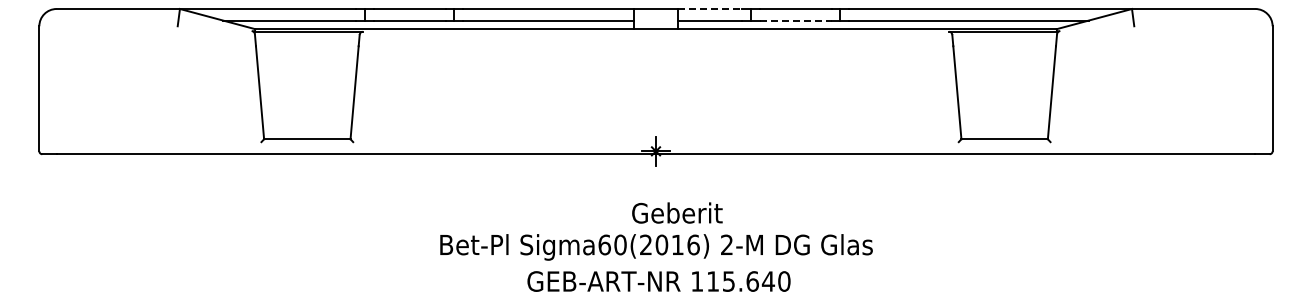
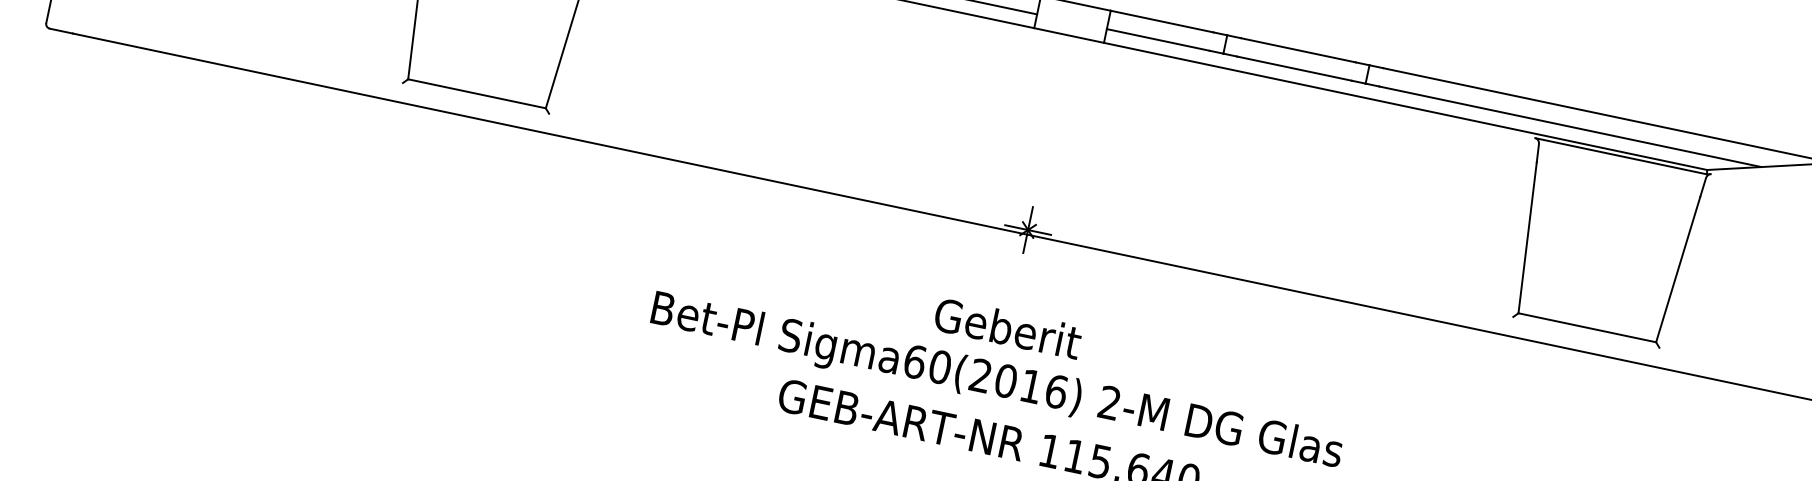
line: (710, 9) -> (1162, 22), dashed -> solid
line: (796, 20) -> (1295, 68), dashed -> solid
text: (677, 212) -> (1008, 327), moved

